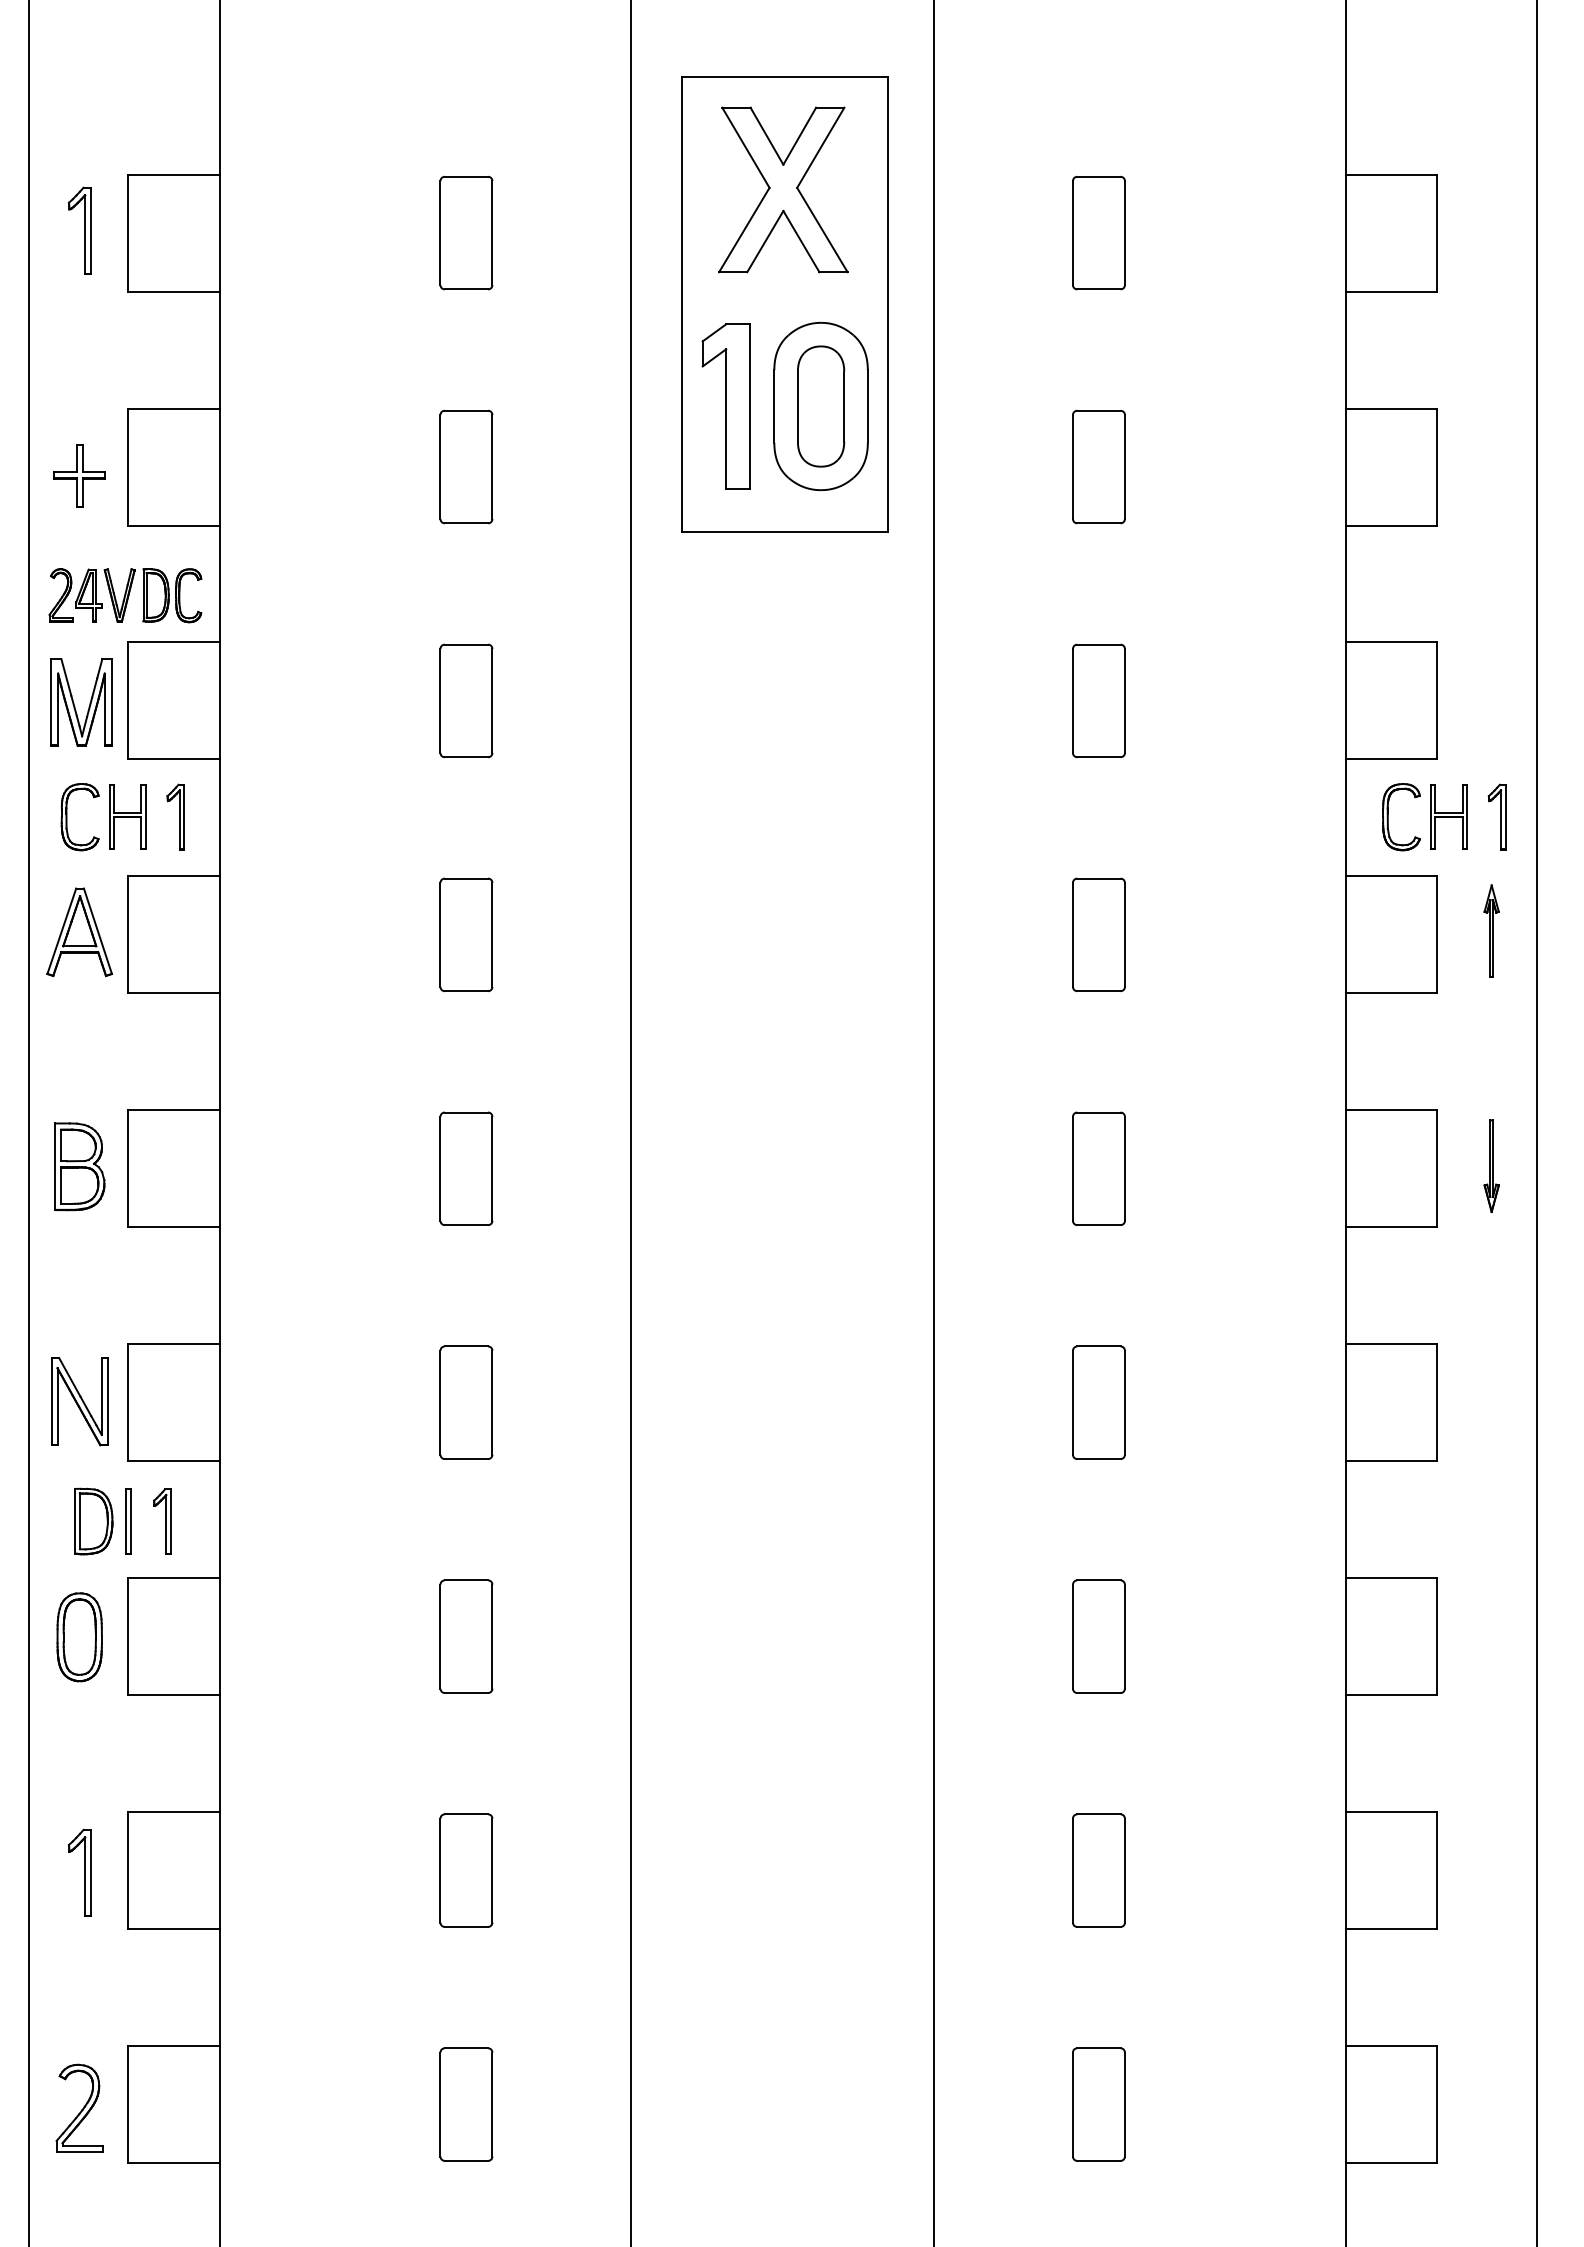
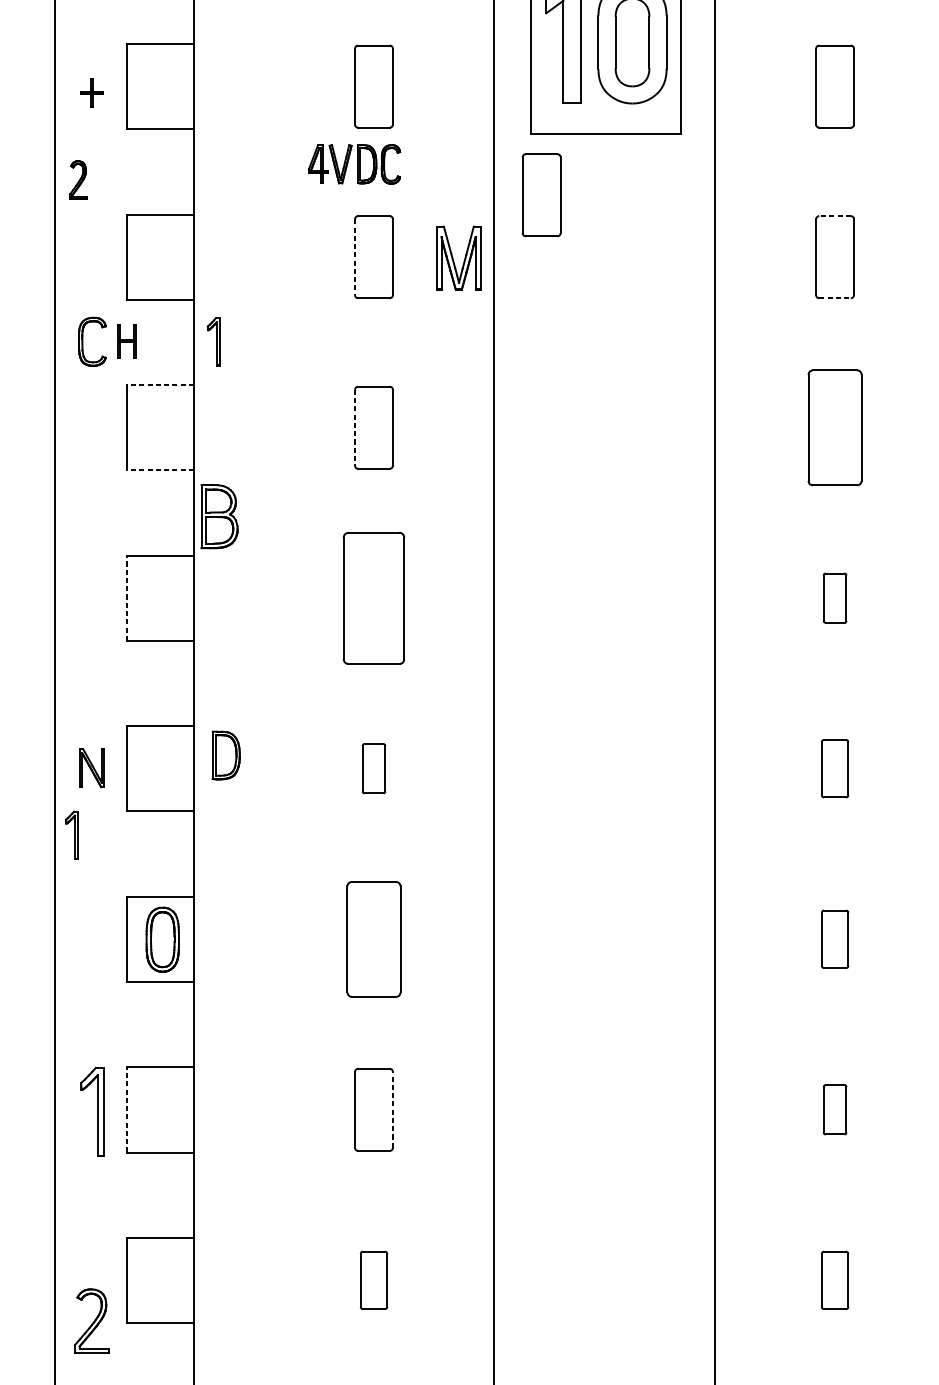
part: (79, 475) -> (91, 92), size x0.6
part: (138, 595) -> (354, 164), moved
part: (696, 615) -> (541, 194), added
line: (1098, 644) -> (834, 216), solid -> dashed
line: (440, 700) -> (355, 256), solid -> dashed
part: (74, 702) -> (453, 258), moved
line: (1098, 757) -> (834, 298), solid -> dashed
part: (127, 816) -> (126, 341), size x0.7
part: (175, 816) -> (213, 341), moved
line: (173, 876) -> (160, 385), solid -> dashed
part: (79, 932) -> (91, 425), removed
line: (440, 934) -> (355, 427), solid -> dashed
part: (1098, 934) -> (834, 427), size x1.4
line: (173, 993) -> (160, 470), solid -> dashed
part: (79, 1166) -> (219, 516), moved
line: (128, 1168) -> (127, 598), solid -> dashed
part: (466, 1168) -> (374, 598), size x1.6
part: (1098, 1168) -> (834, 598), size x0.6
part: (79, 1401) -> (91, 767), size x0.6
part: (466, 1402) -> (374, 768), size x0.6
part: (1098, 1402) -> (834, 768), size x0.7
part: (93, 1521) -> (226, 755), moved
part: (128, 1521) -> (127, 855), removed
part: (162, 1521) -> (72, 834), moved
part: (466, 1636) -> (374, 939), size x1.4
part: (1098, 1636) -> (834, 939), size x0.7
part: (79, 1637) -> (162, 939), moved
line: (128, 1870) -> (127, 1109), solid -> dashed
line: (492, 1870) -> (392, 1109), solid -> dashed
part: (1098, 1870) -> (834, 1109), size x0.6
part: (79, 1872) -> (91, 1111), size x1.4
part: (466, 2104) -> (374, 1280), size x0.7
part: (1098, 2104) -> (834, 1280), size x0.7
part: (79, 2107) -> (91, 1320), moved

